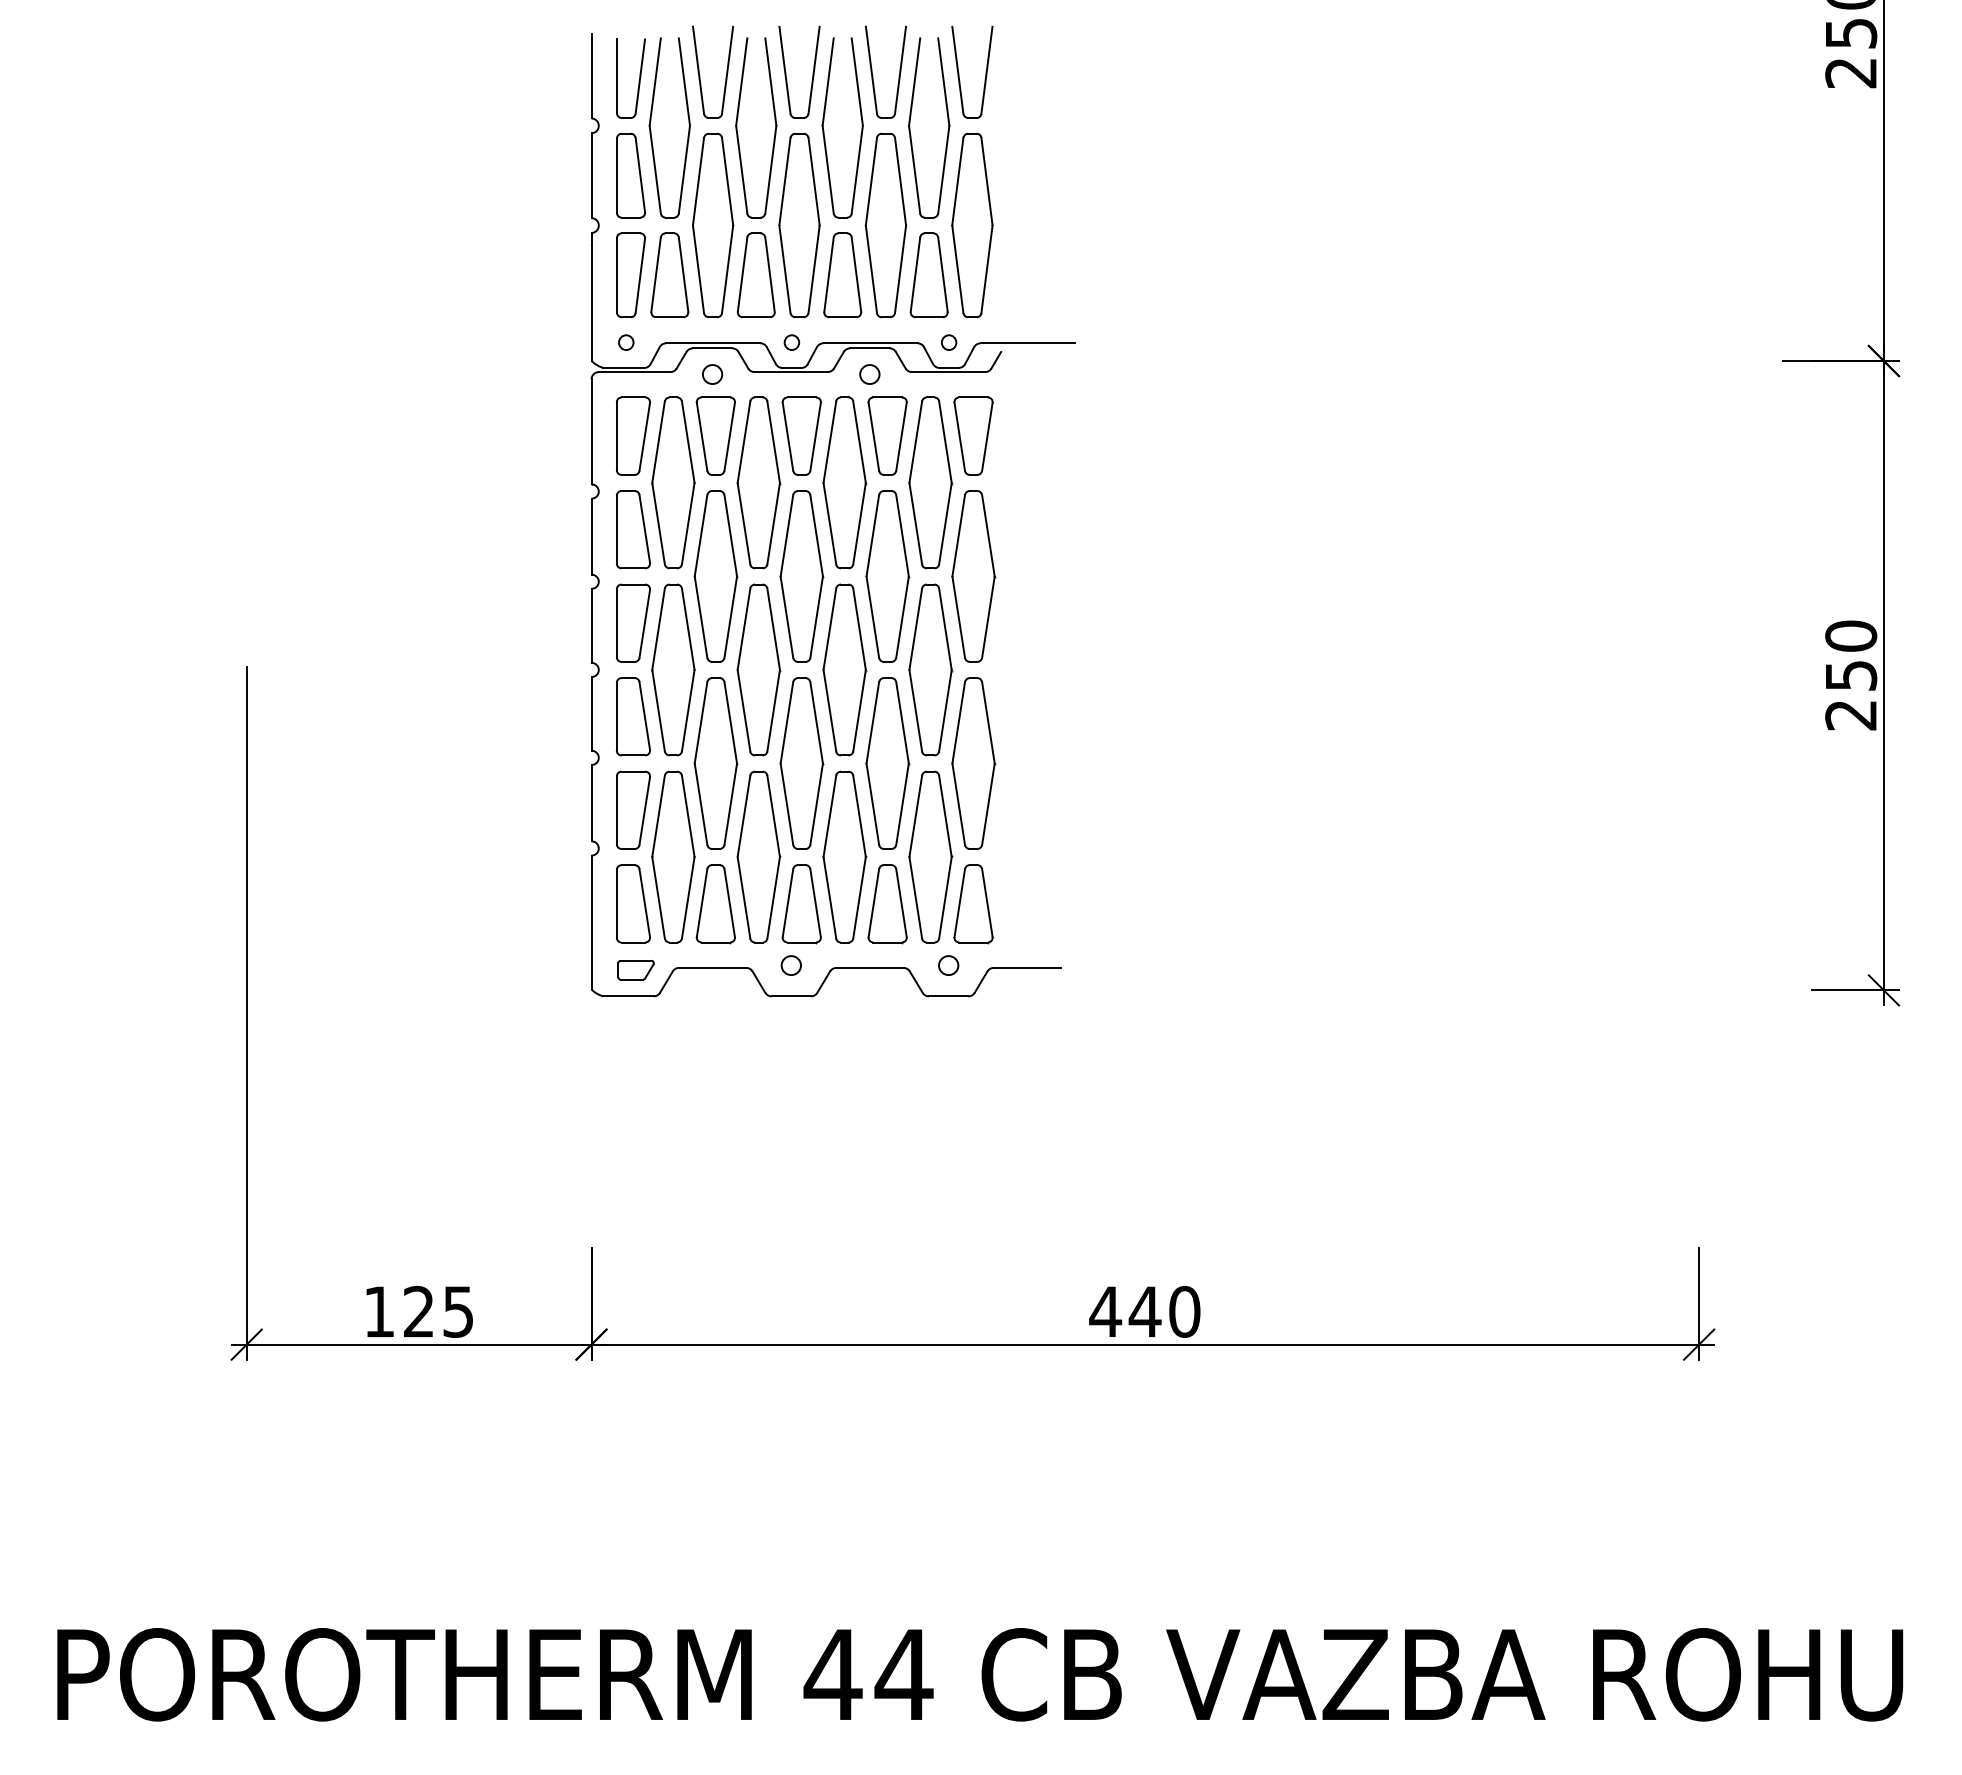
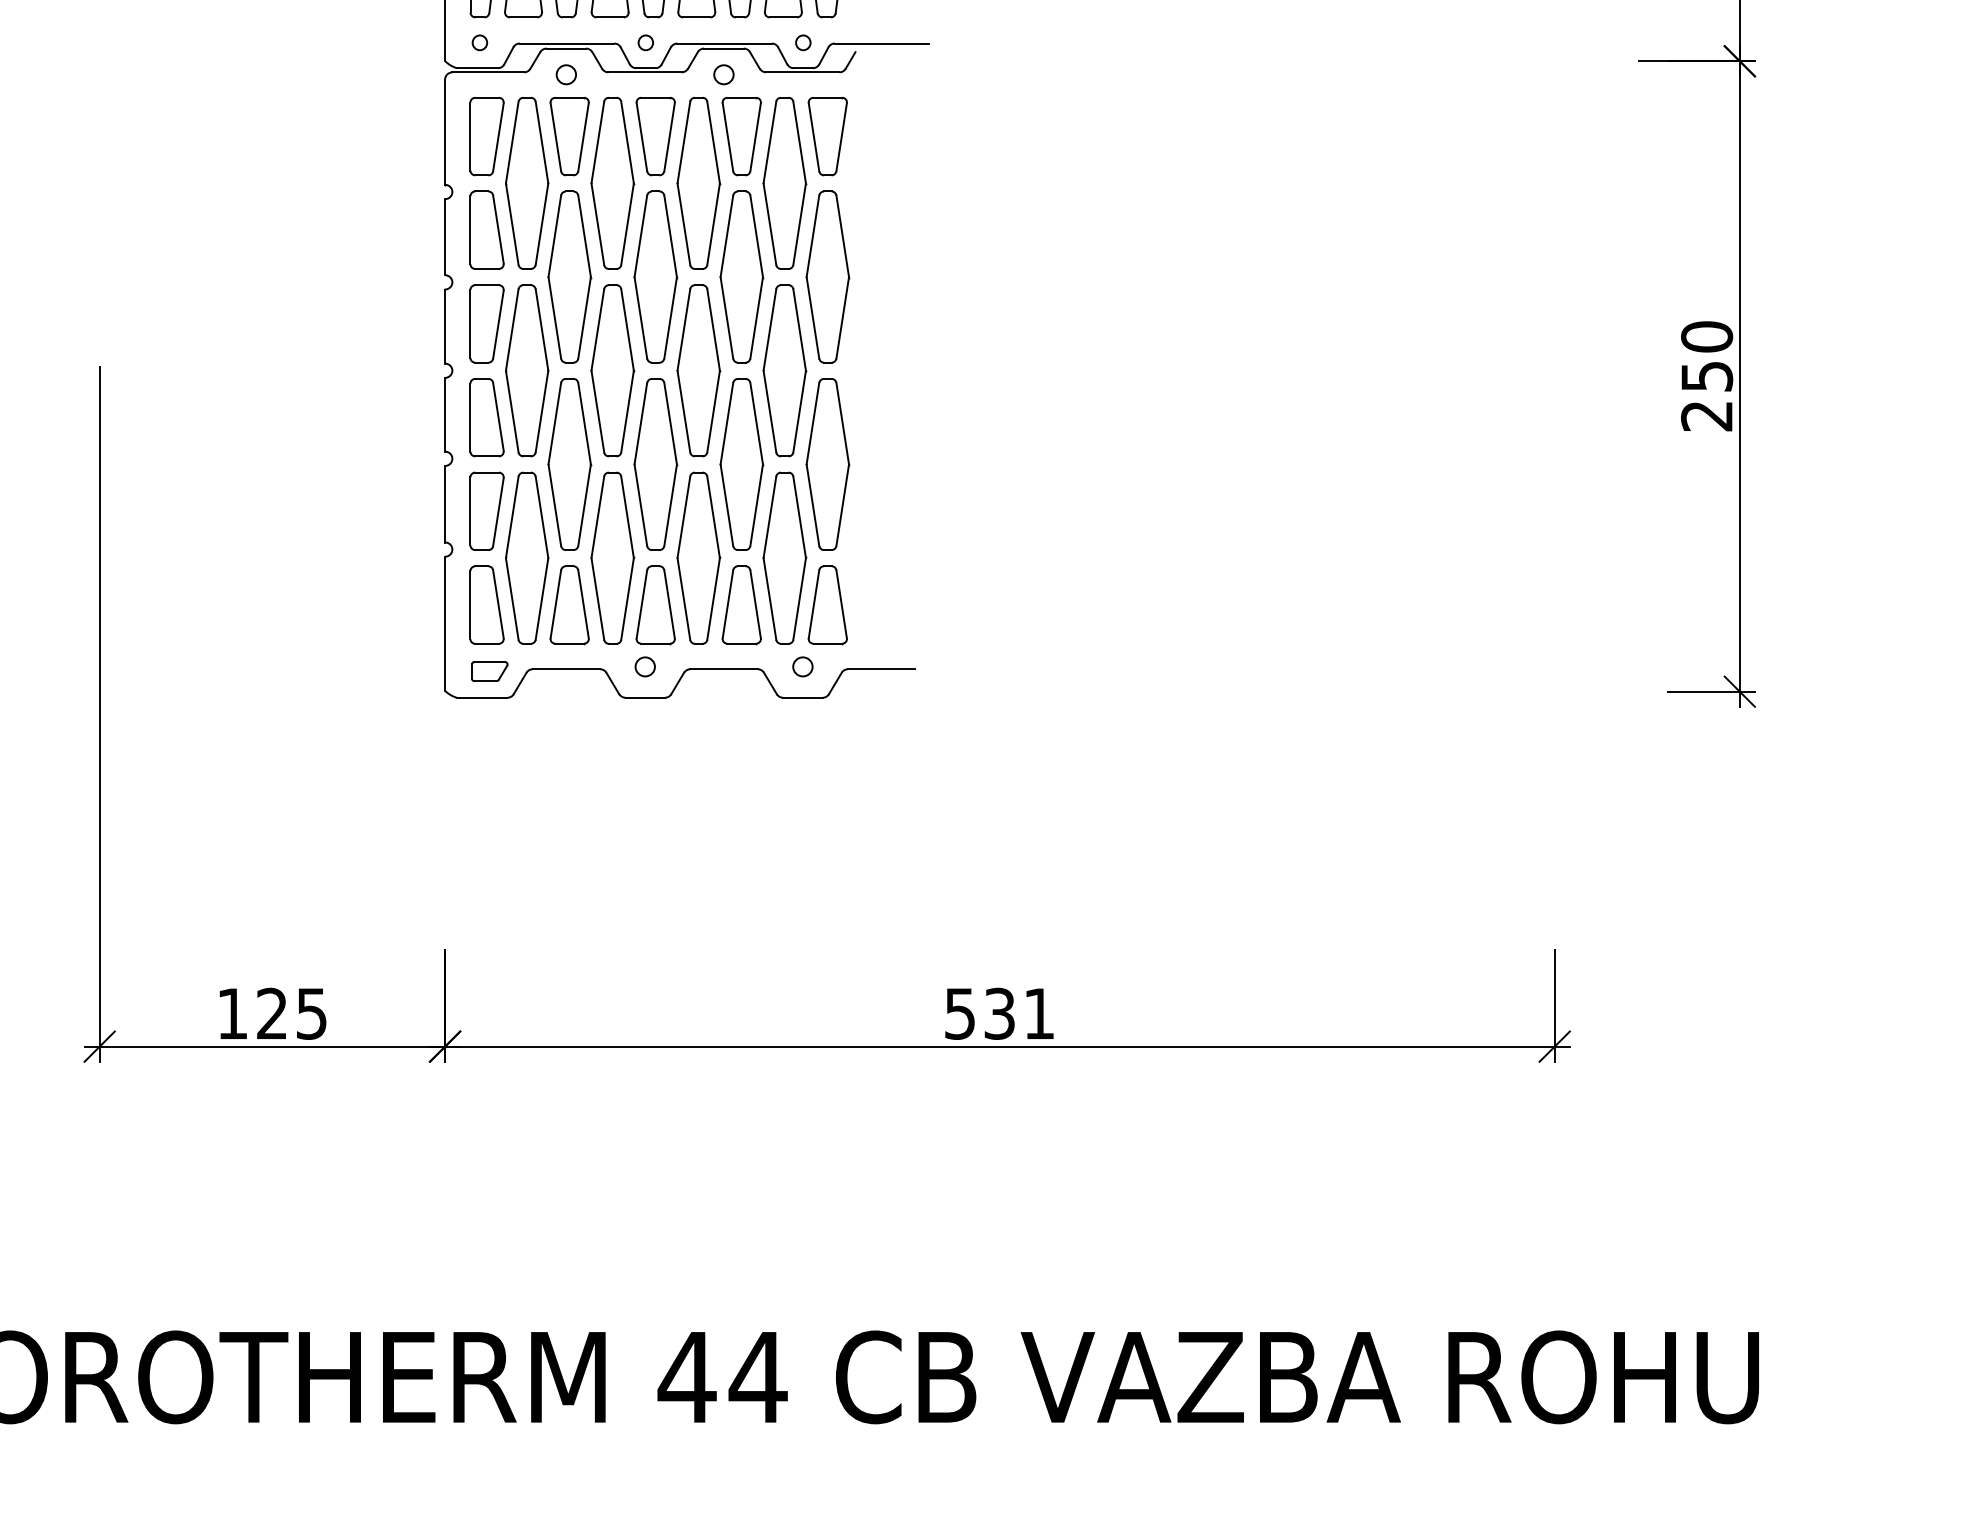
text: (1144, 1311) -> (999, 1013), 440 -> 531

